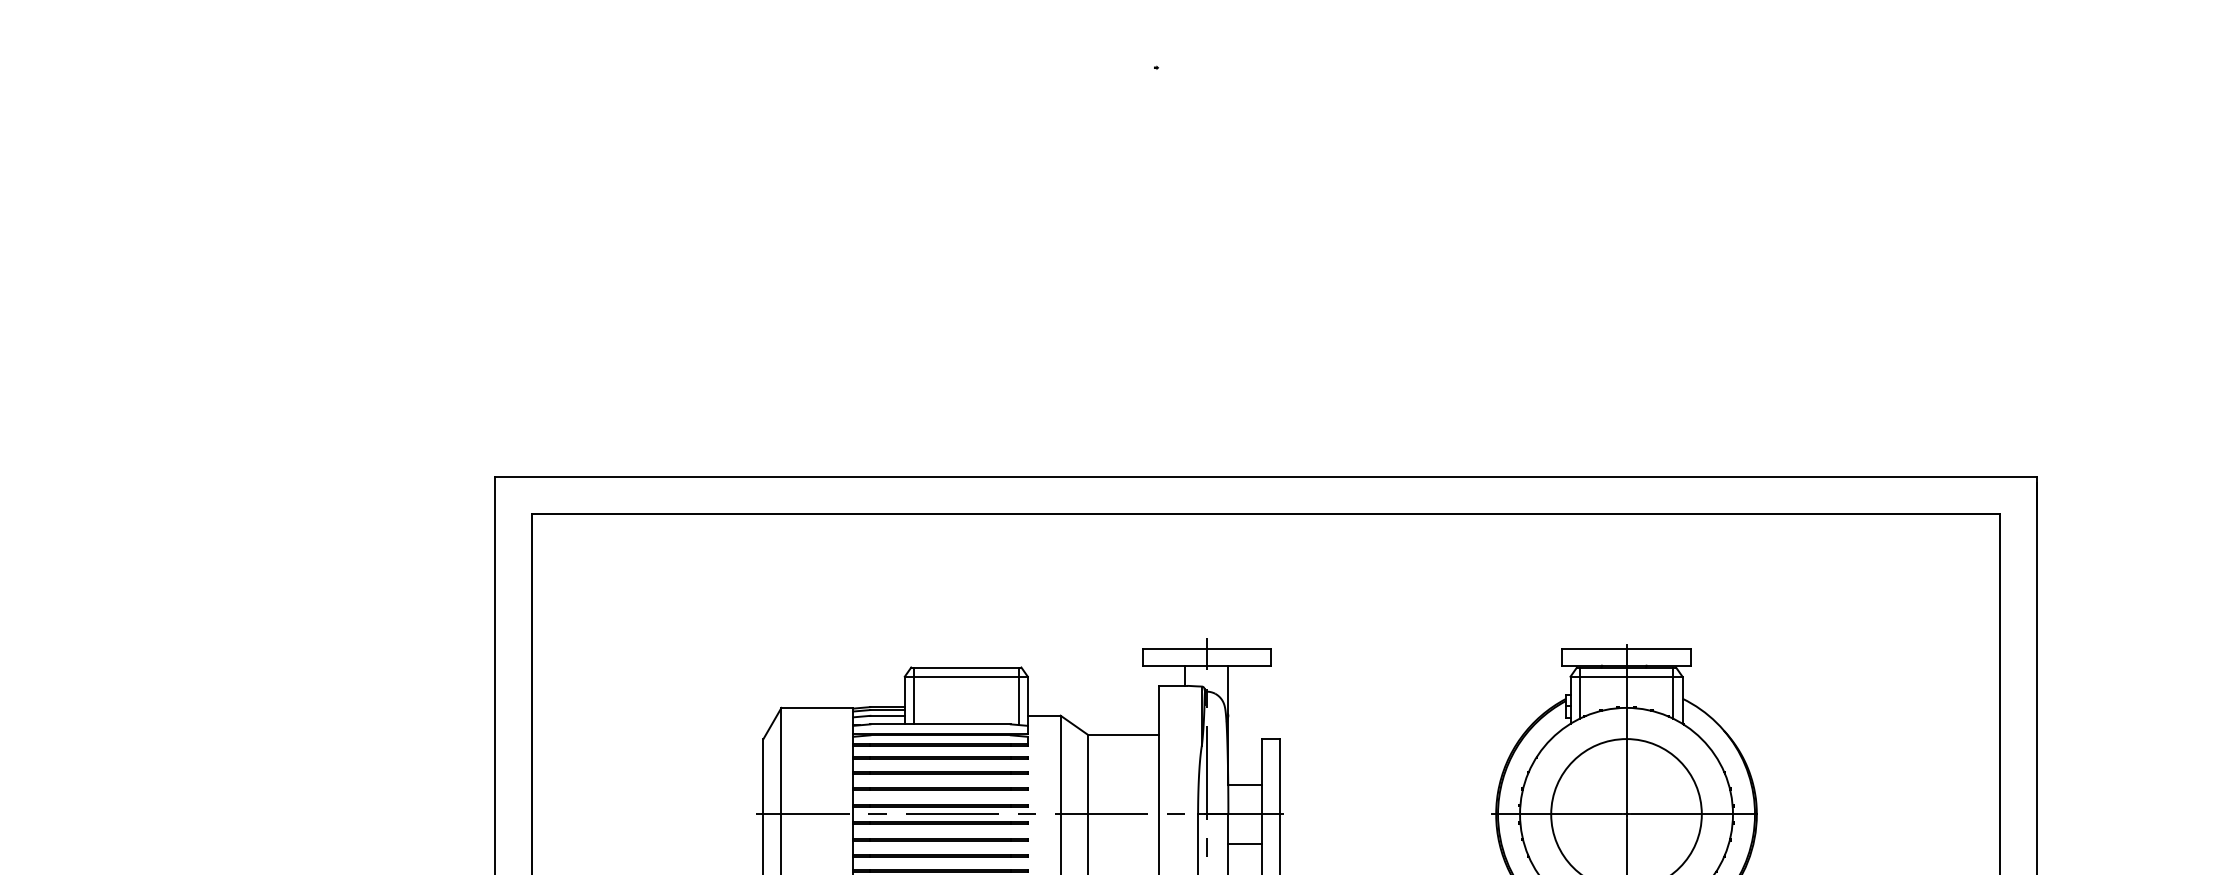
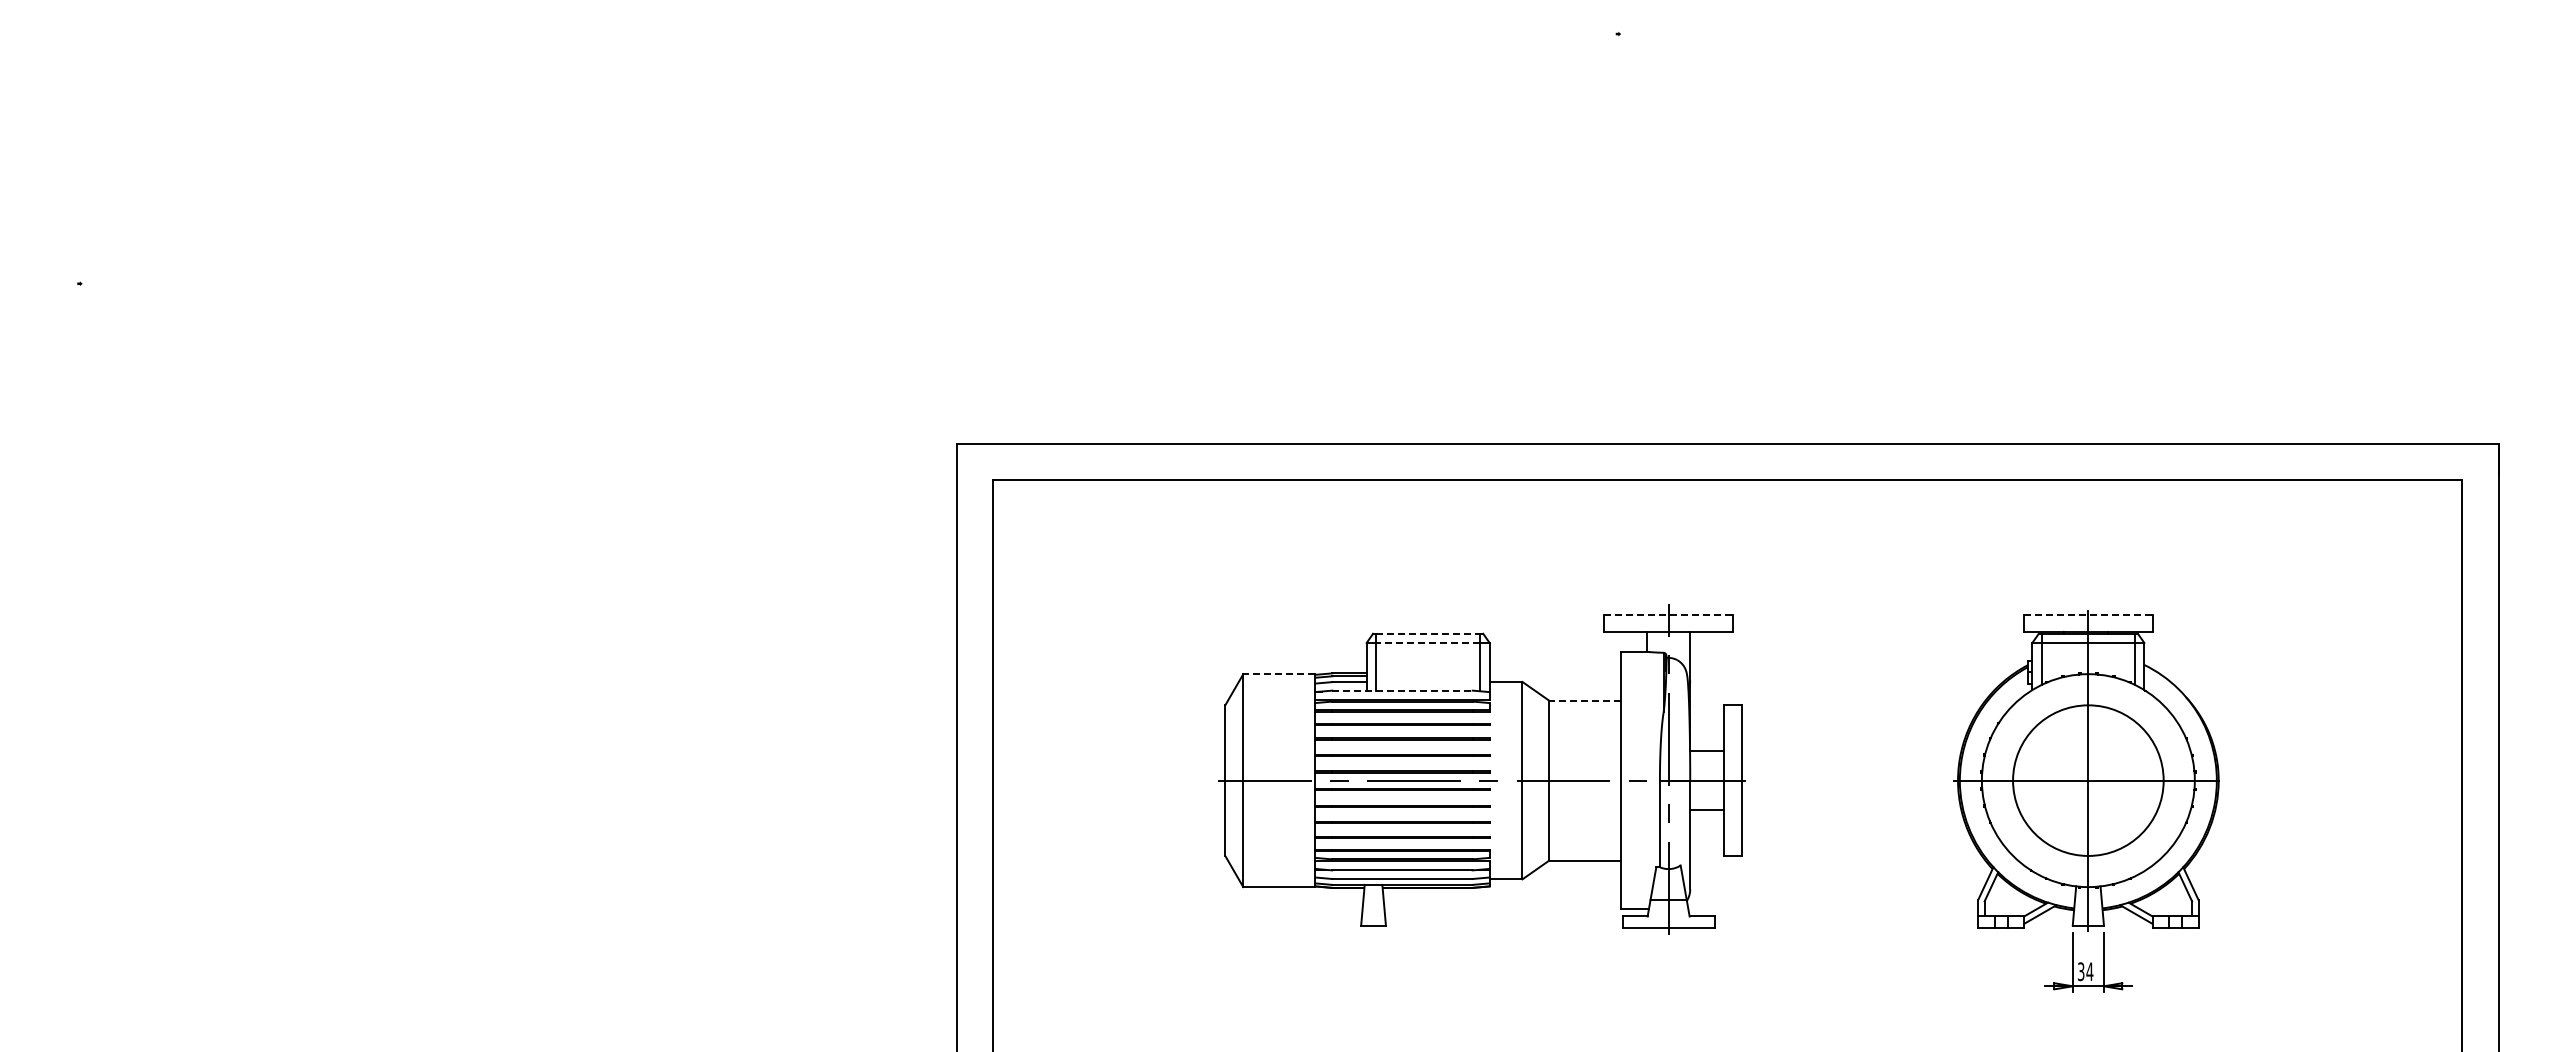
line: (1207, 649) -> (1669, 615), solid -> dashed
line: (1626, 649) -> (2088, 615), solid -> dashed
line: (966, 667) -> (1428, 633), solid -> dashed
line: (965, 676) -> (1427, 642), solid -> dashed
line: (817, 708) -> (1279, 674), solid -> dashed
line: (940, 724) -> (1402, 690), solid -> dashed
line: (1123, 734) -> (1585, 700), solid -> dashed

